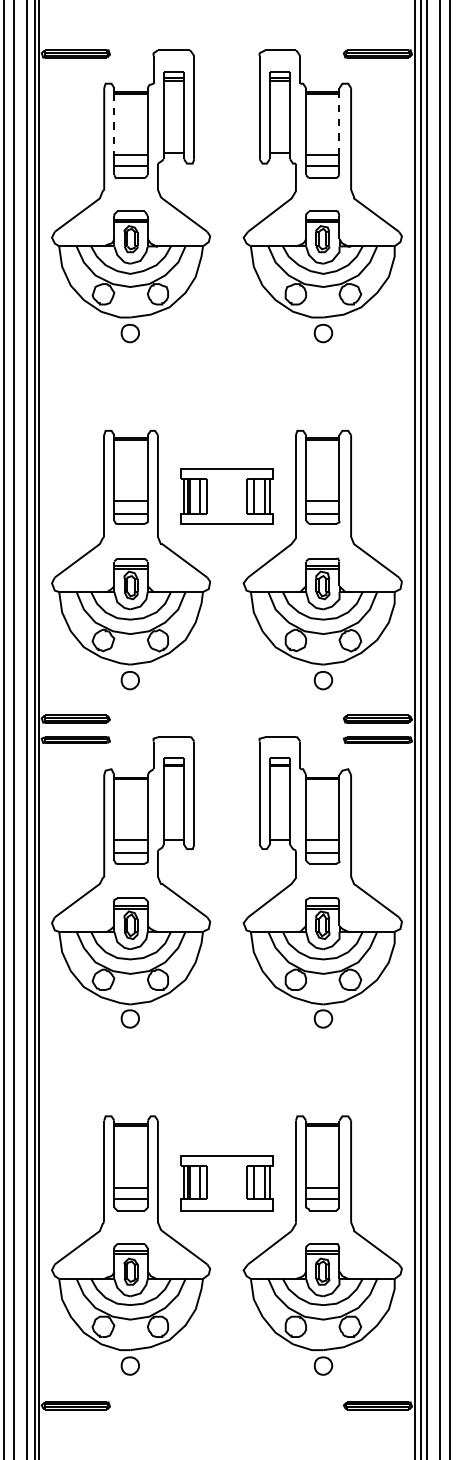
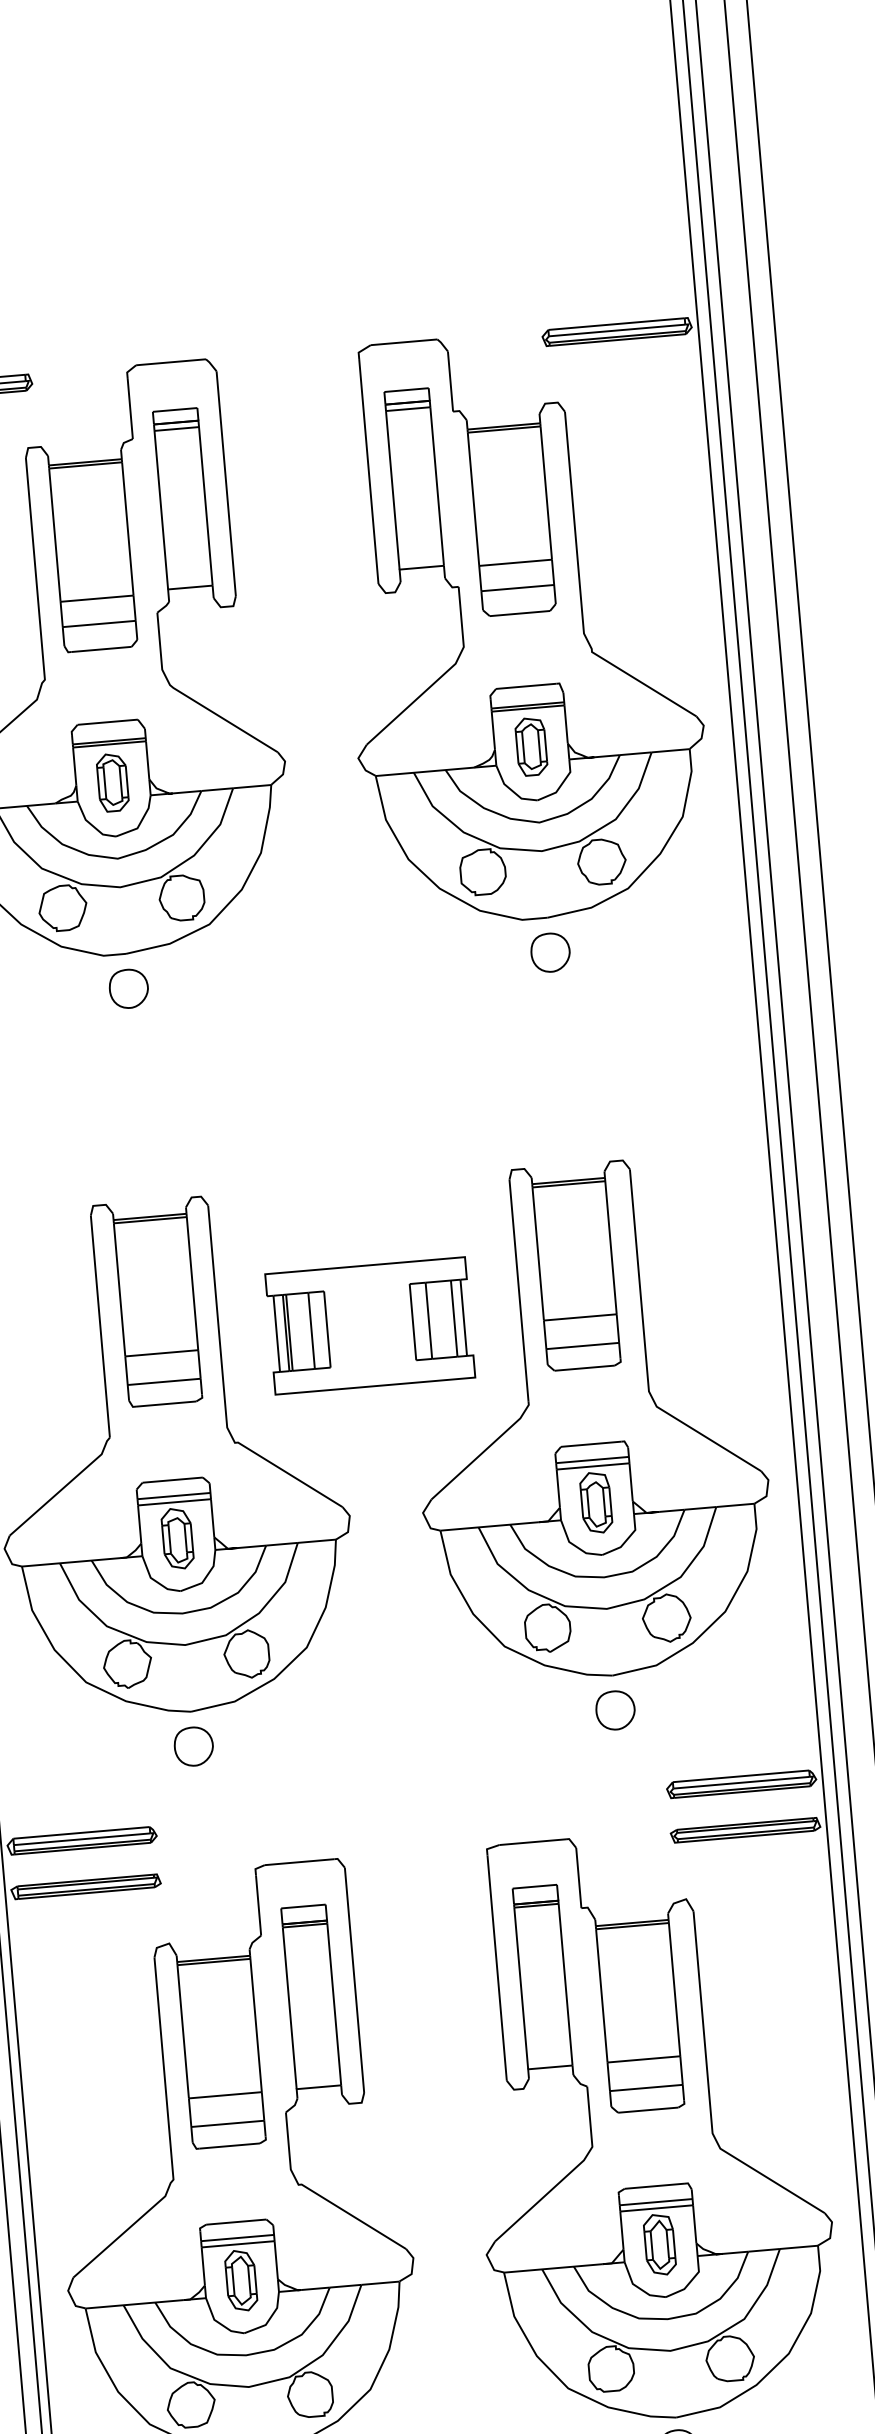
line: (114, 124) -> (55, 535), dashed -> solid
line: (339, 124) -> (546, 493), dashed -> solid

